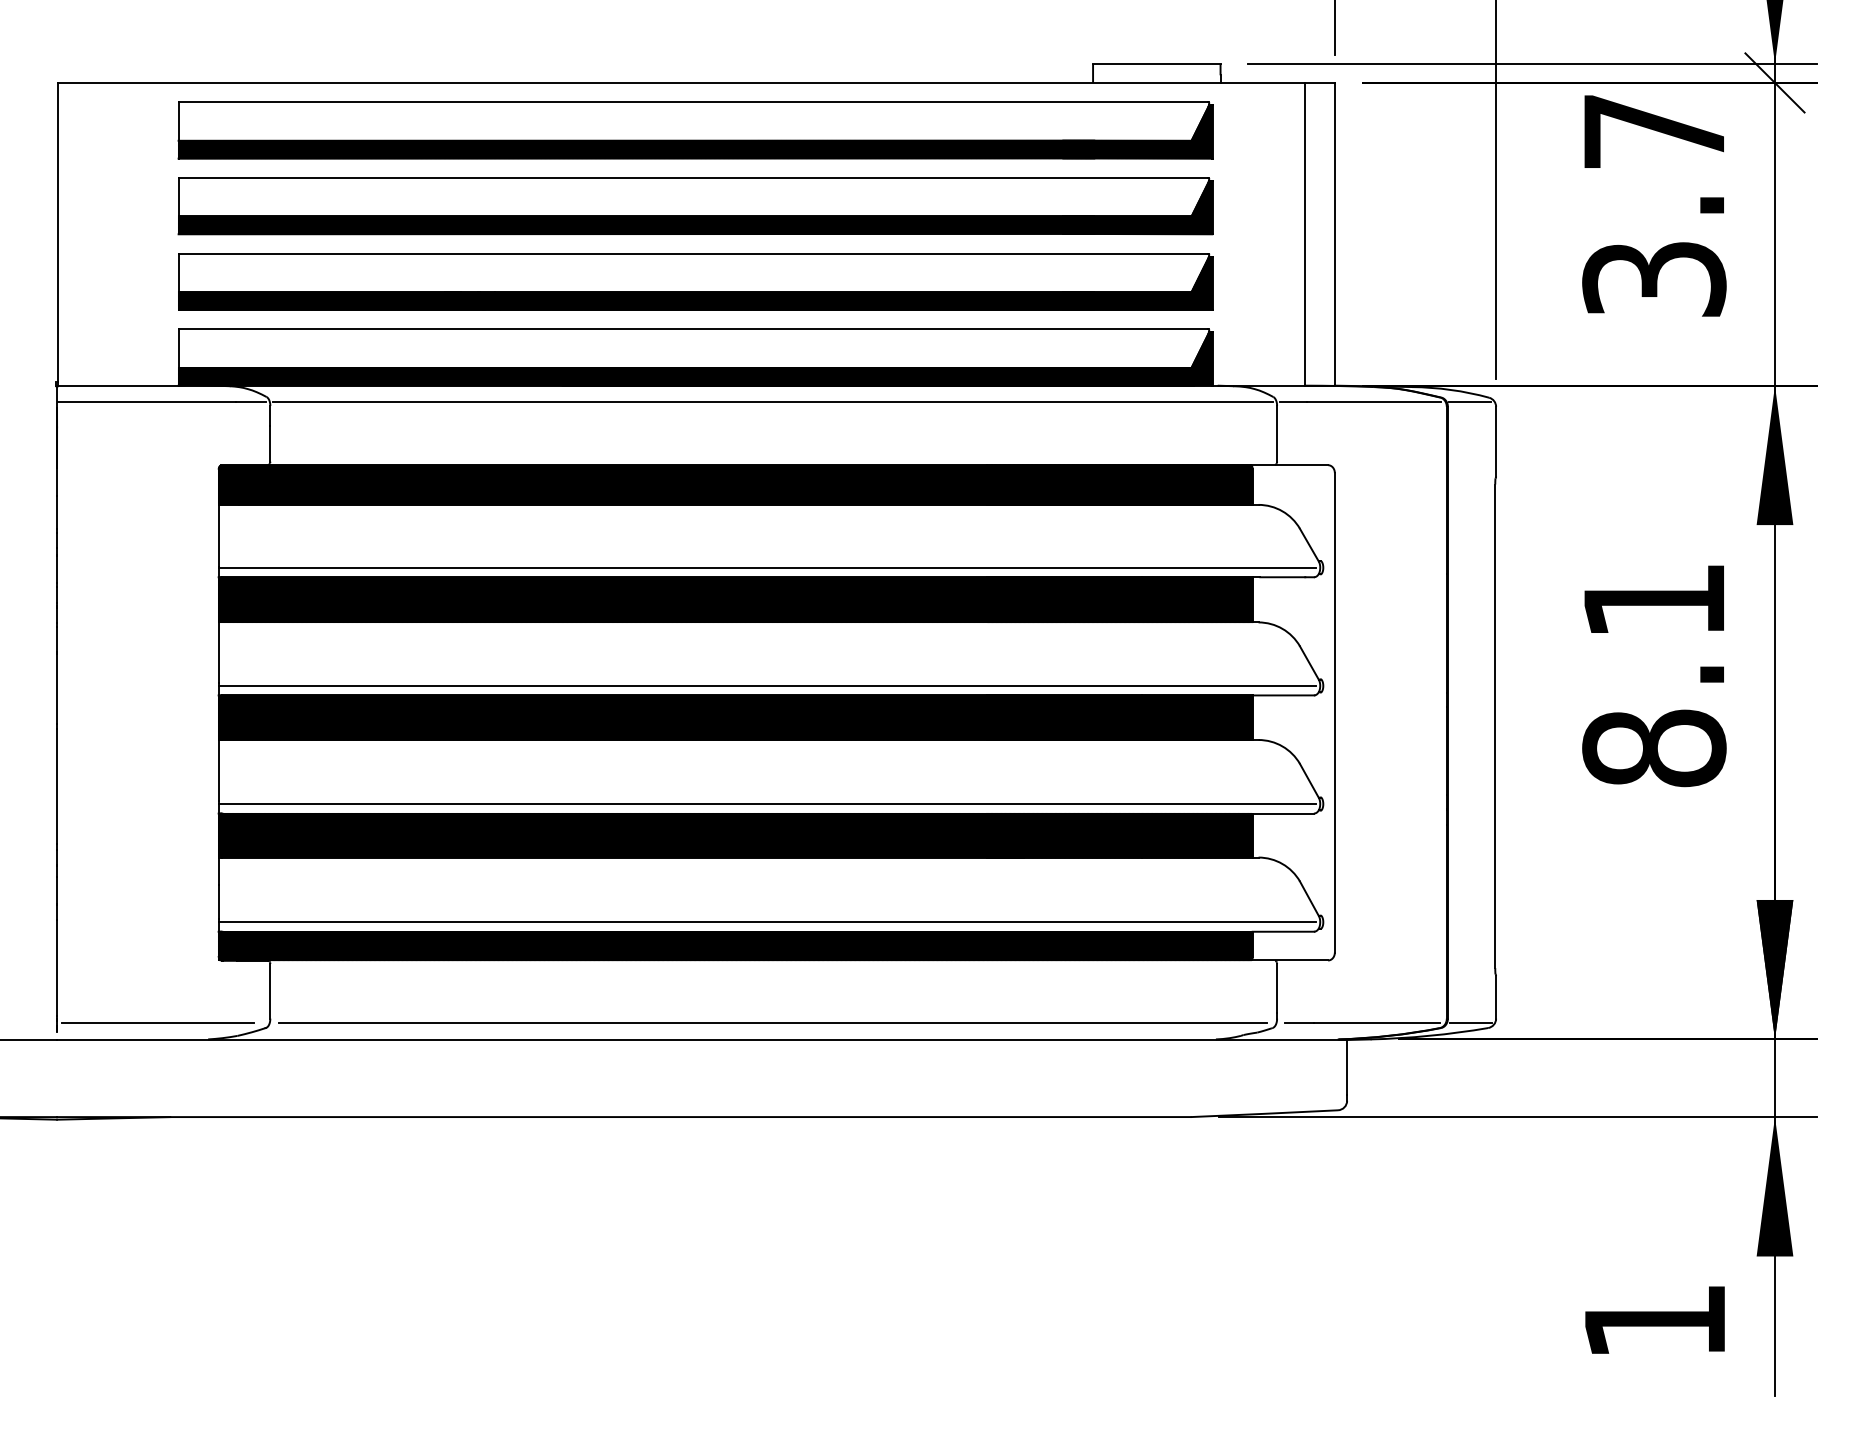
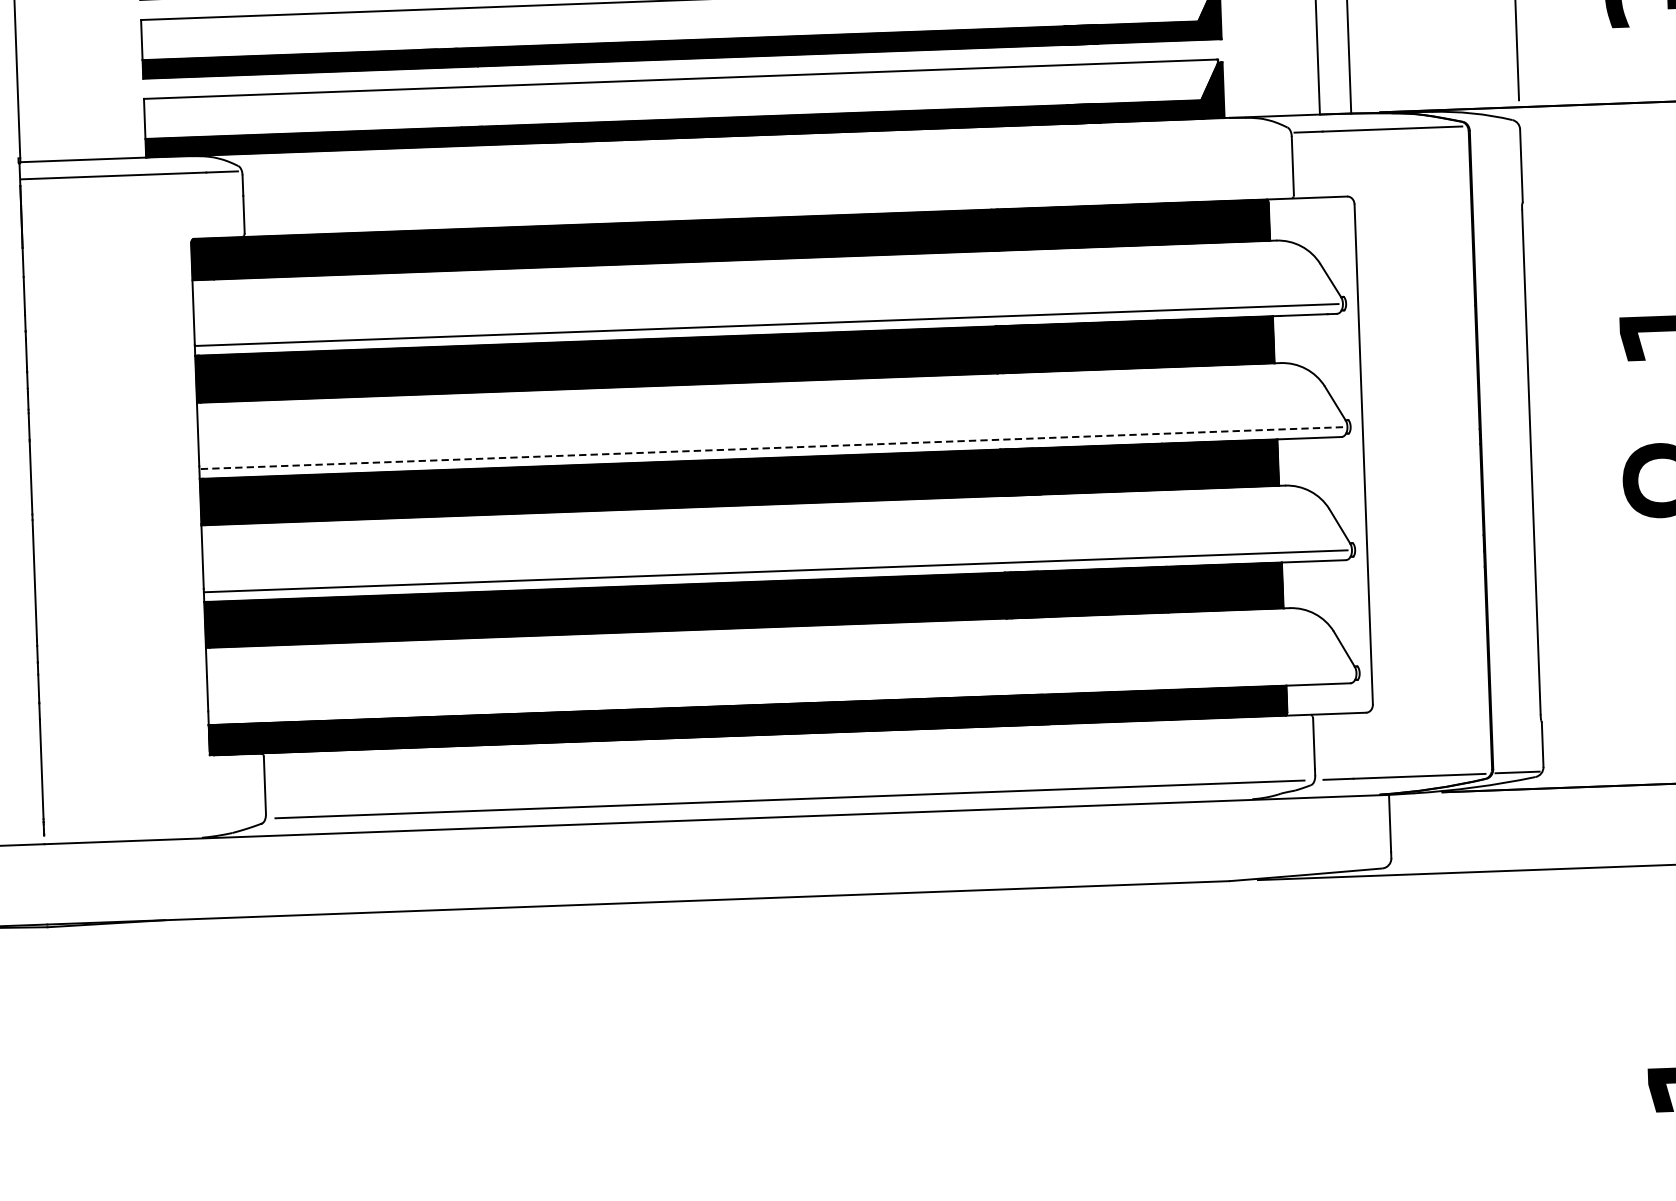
line: (772, 402) -> (765, 152), removed
line: (1469, 402) -> (1492, 125), removed
line: (767, 686) -> (771, 448), solid -> dashed
line: (767, 922) -> (780, 694), removed
line: (157, 1023) -> (148, 823), removed

